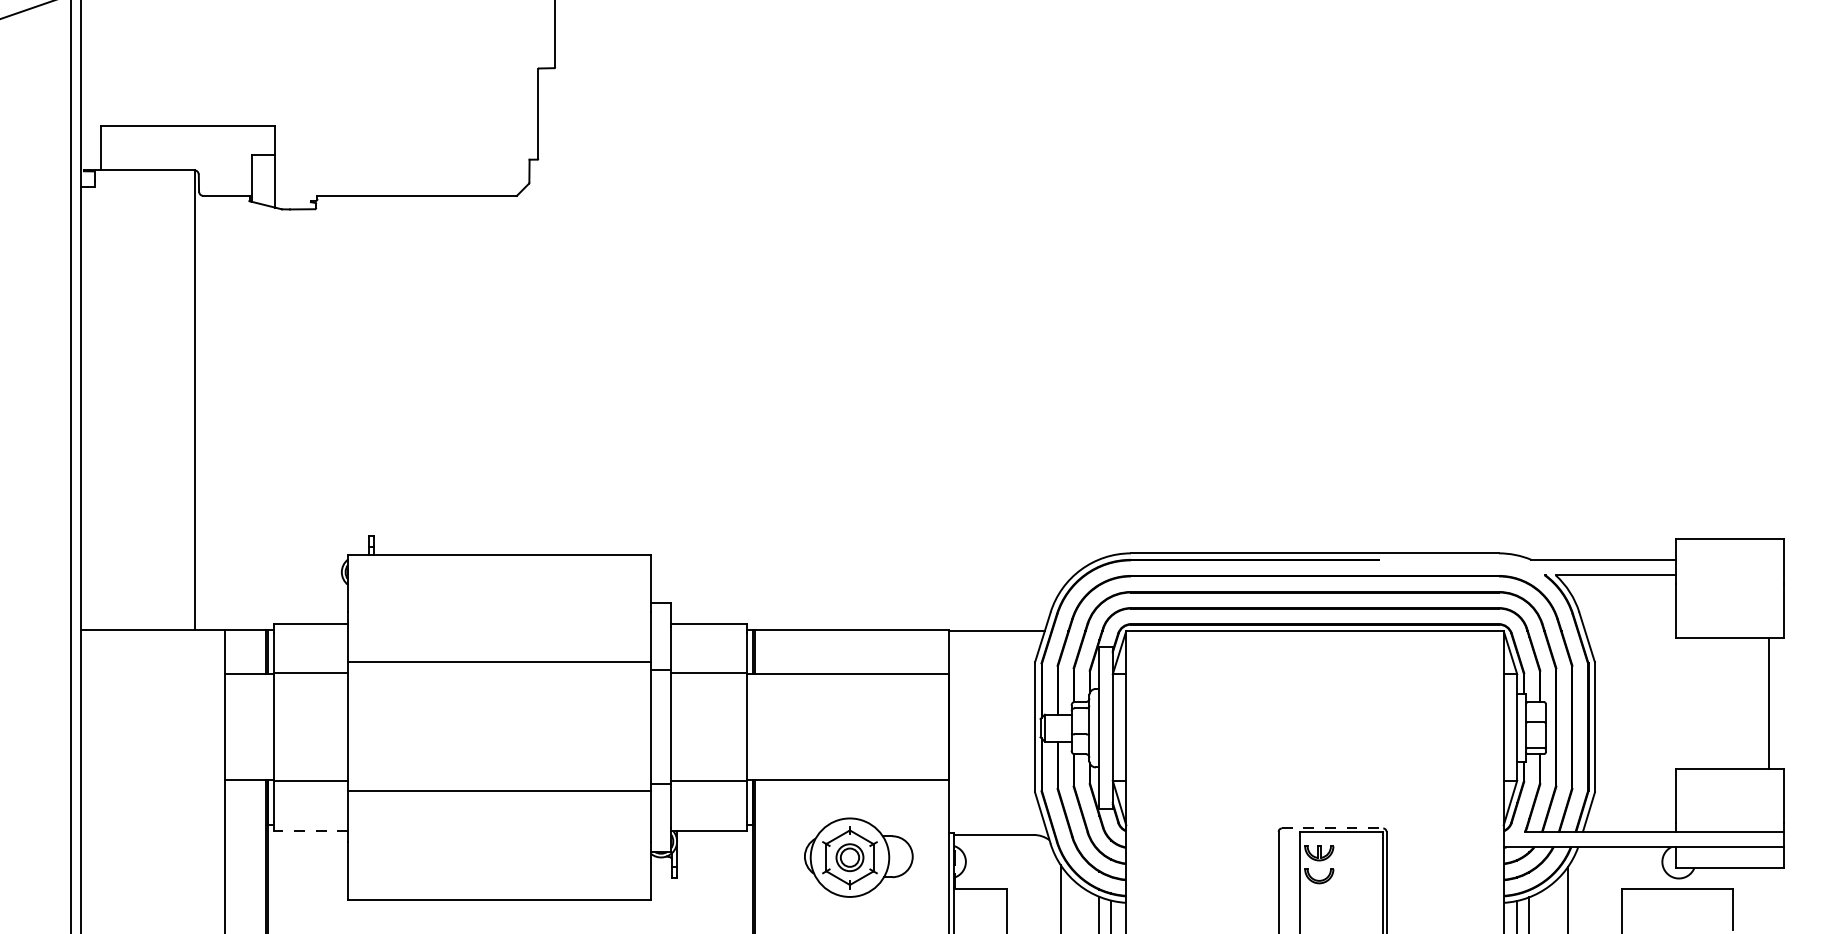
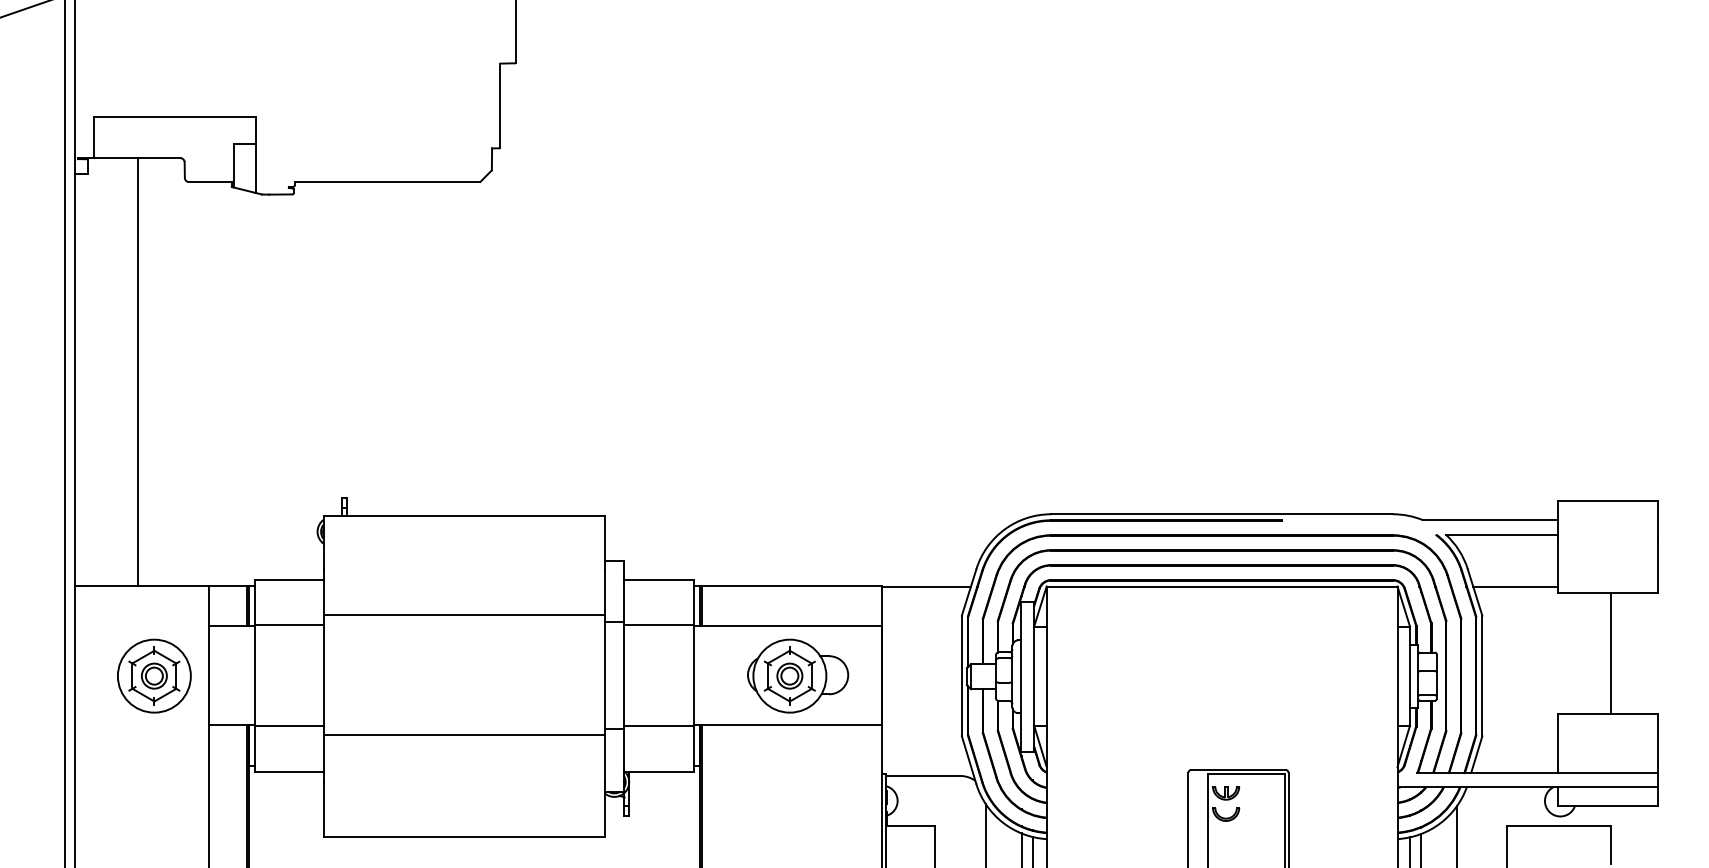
line: (195, 399) -> (138, 371), moved
line: (1630, 631) -> (1515, 586), added
line: (1769, 703) -> (1610, 653), moved
part: (166, 726) -> (154, 675), added
line: (1332, 827) -> (1238, 769), dashed -> solid
line: (310, 831) -> (288, 772), dashed -> solid
part: (859, 857) -> (798, 675), moved

